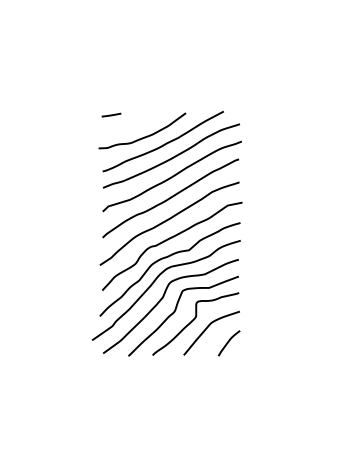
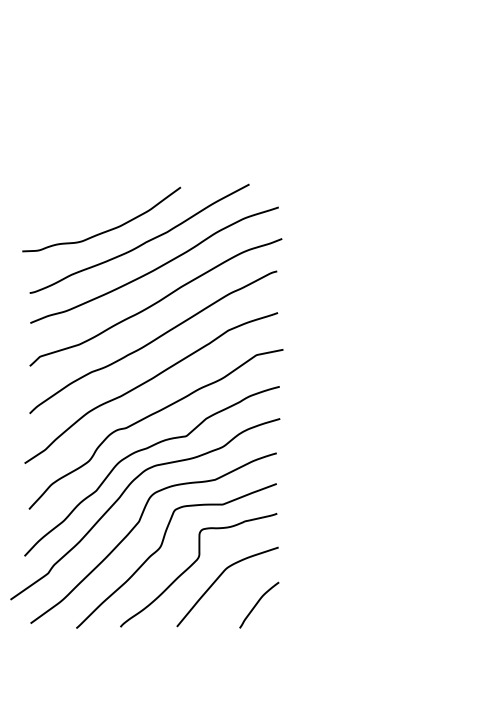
line: (111, 114) -> (45, 189), removed

